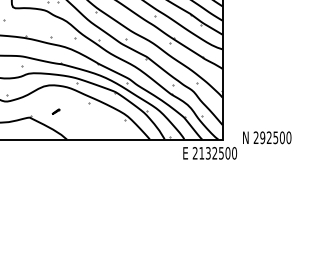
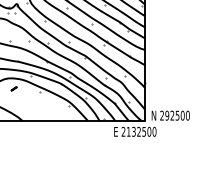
part: (55, 111) -> (13, 88), moved
text: (267, 137) -> (171, 115), moved

